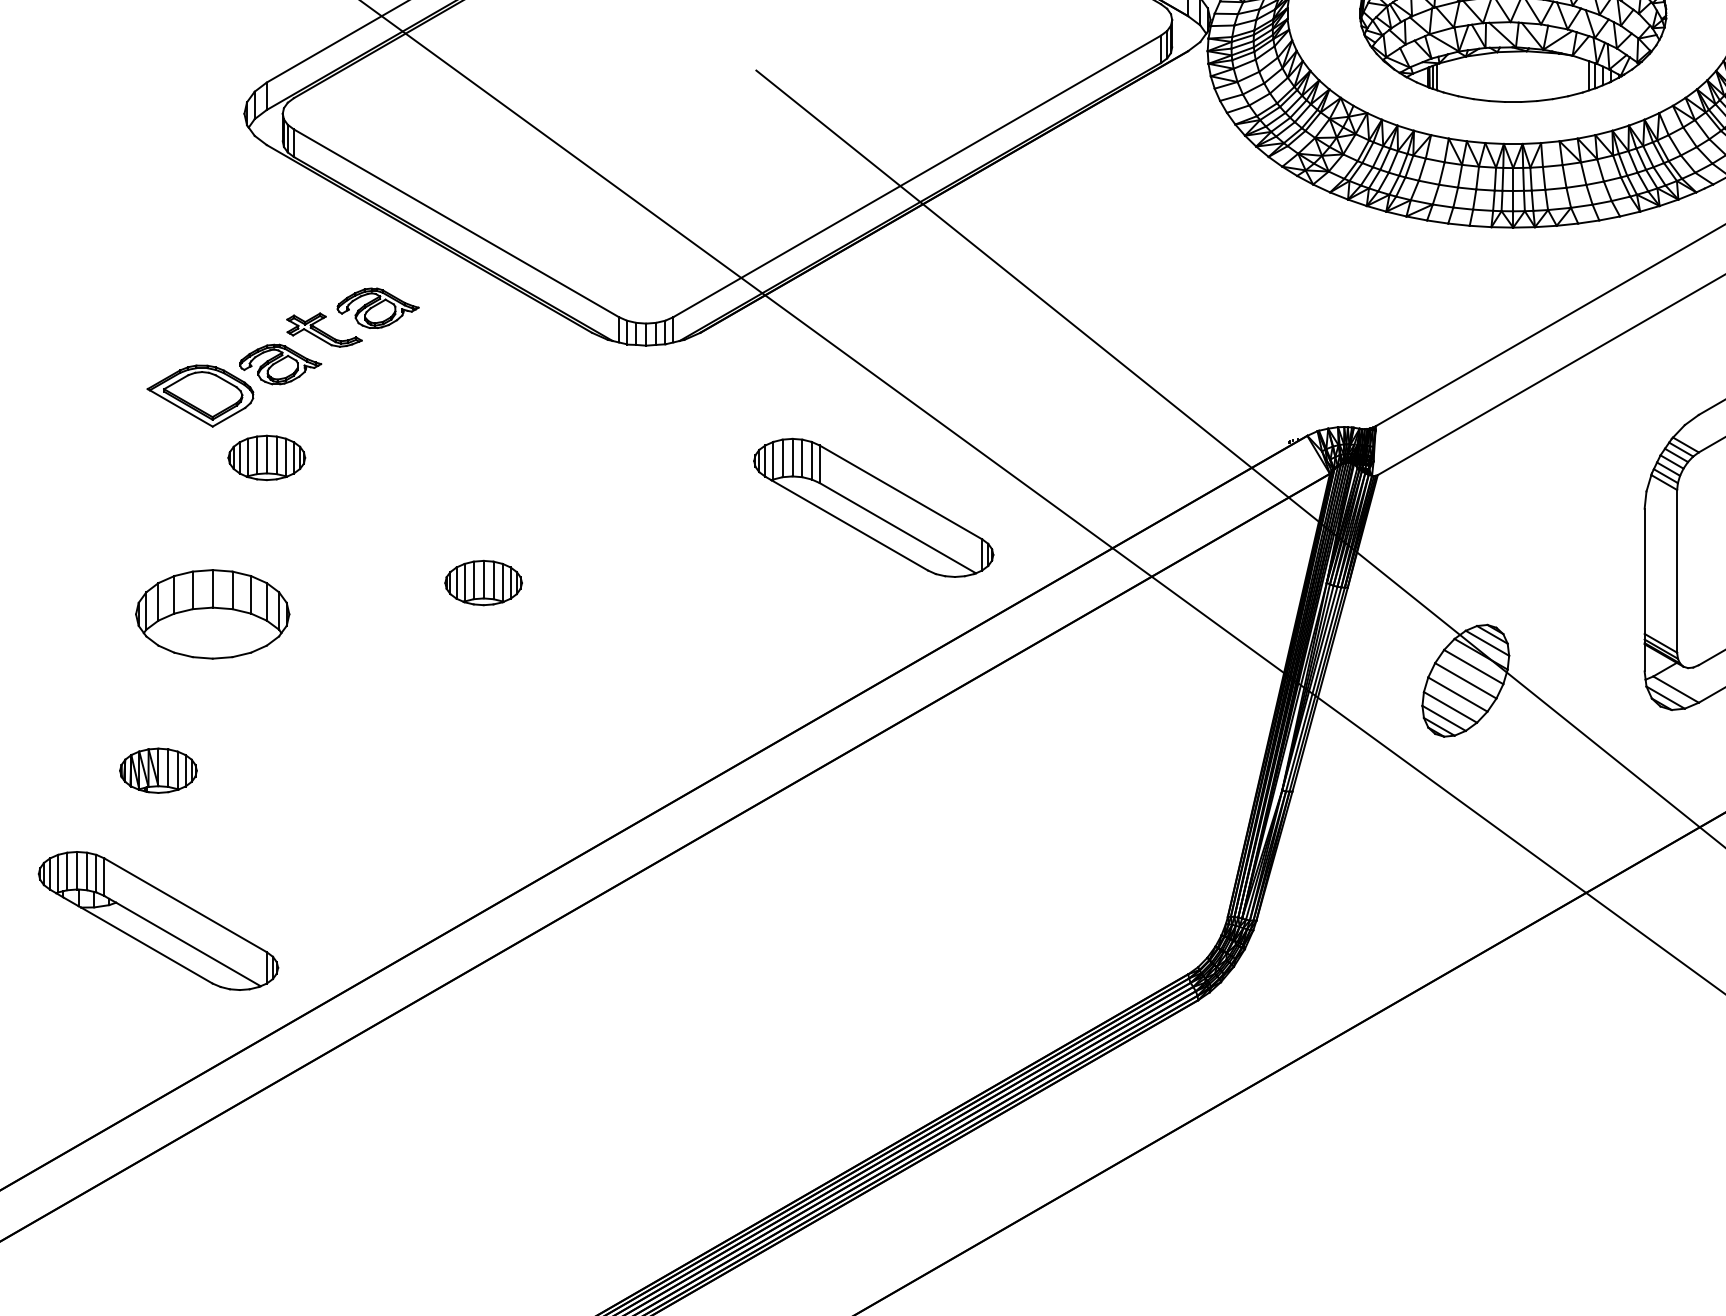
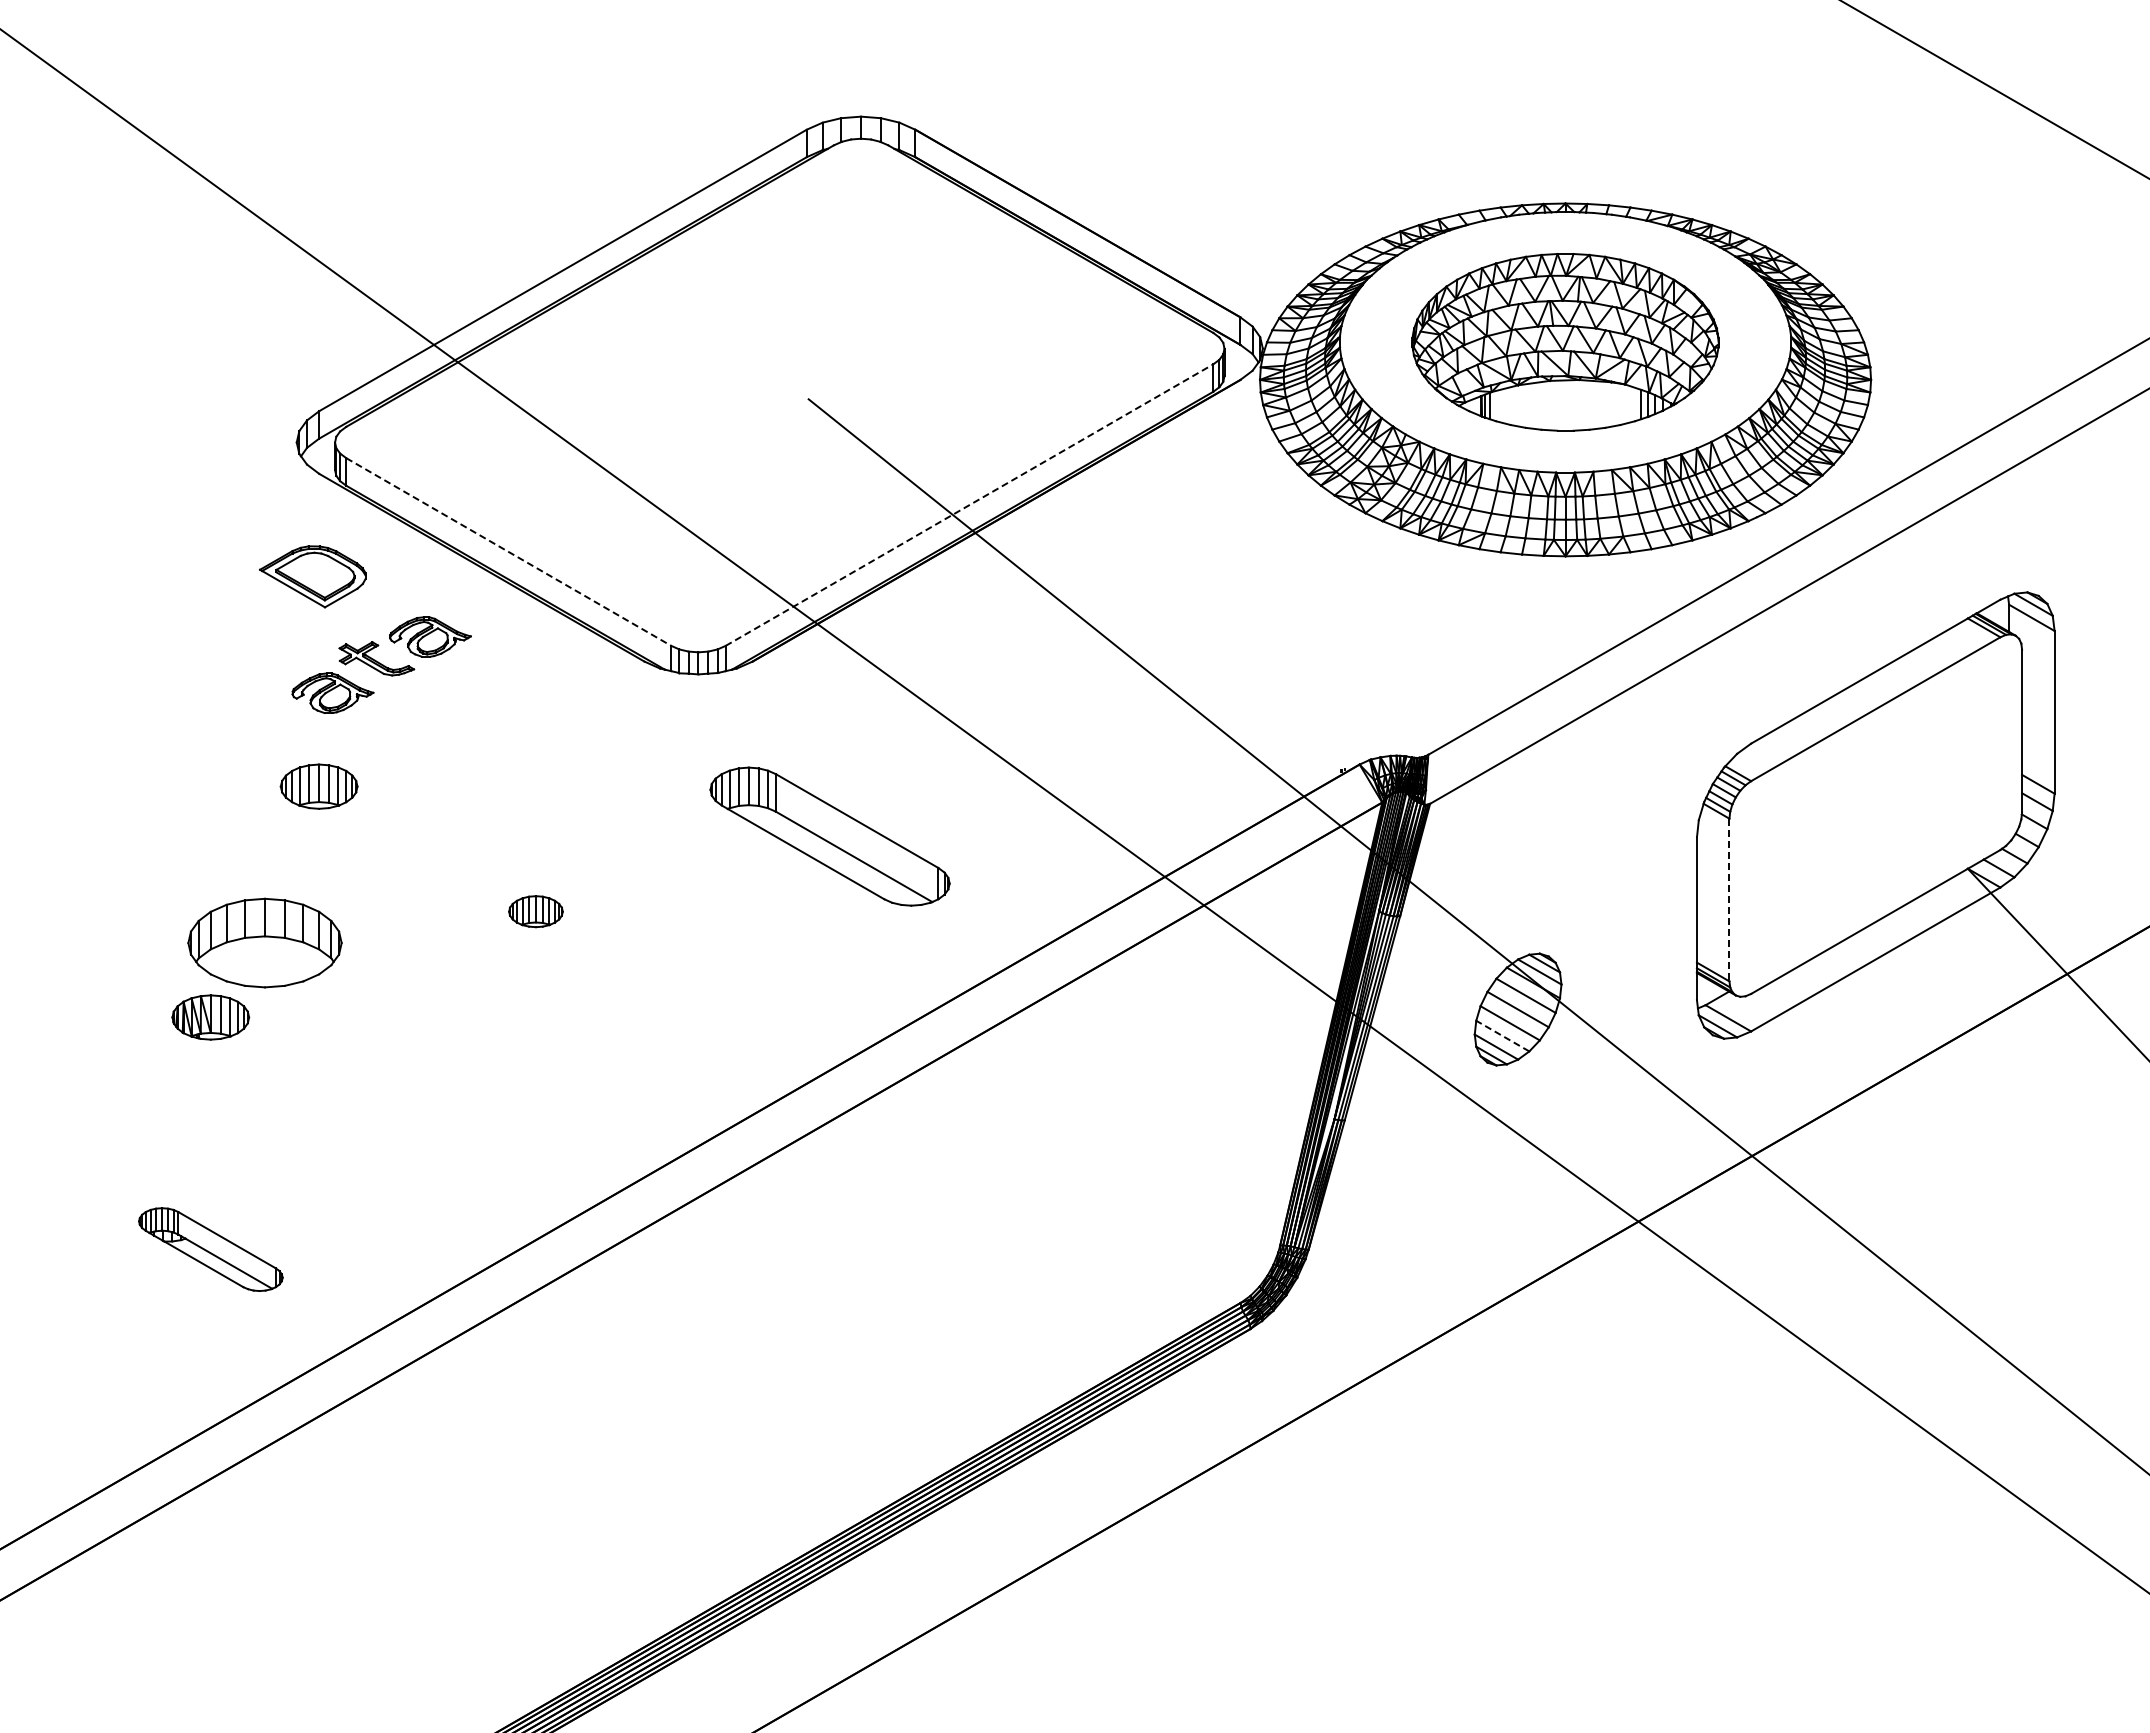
line: (917, 176) -> (969, 505), solid -> dashed
line: (456, 223) -> (508, 552), solid -> dashed
part: (200, 395) -> (312, 576), moved
part: (873, 507) -> (829, 836), moved
line: (1677, 571) -> (1729, 900), solid -> dashed
part: (483, 582) -> (535, 911), size x0.7
line: (1450, 707) -> (1502, 1036), solid -> dashed
part: (158, 770) -> (210, 1017), moved
part: (158, 920) -> (210, 1249), size x0.6

